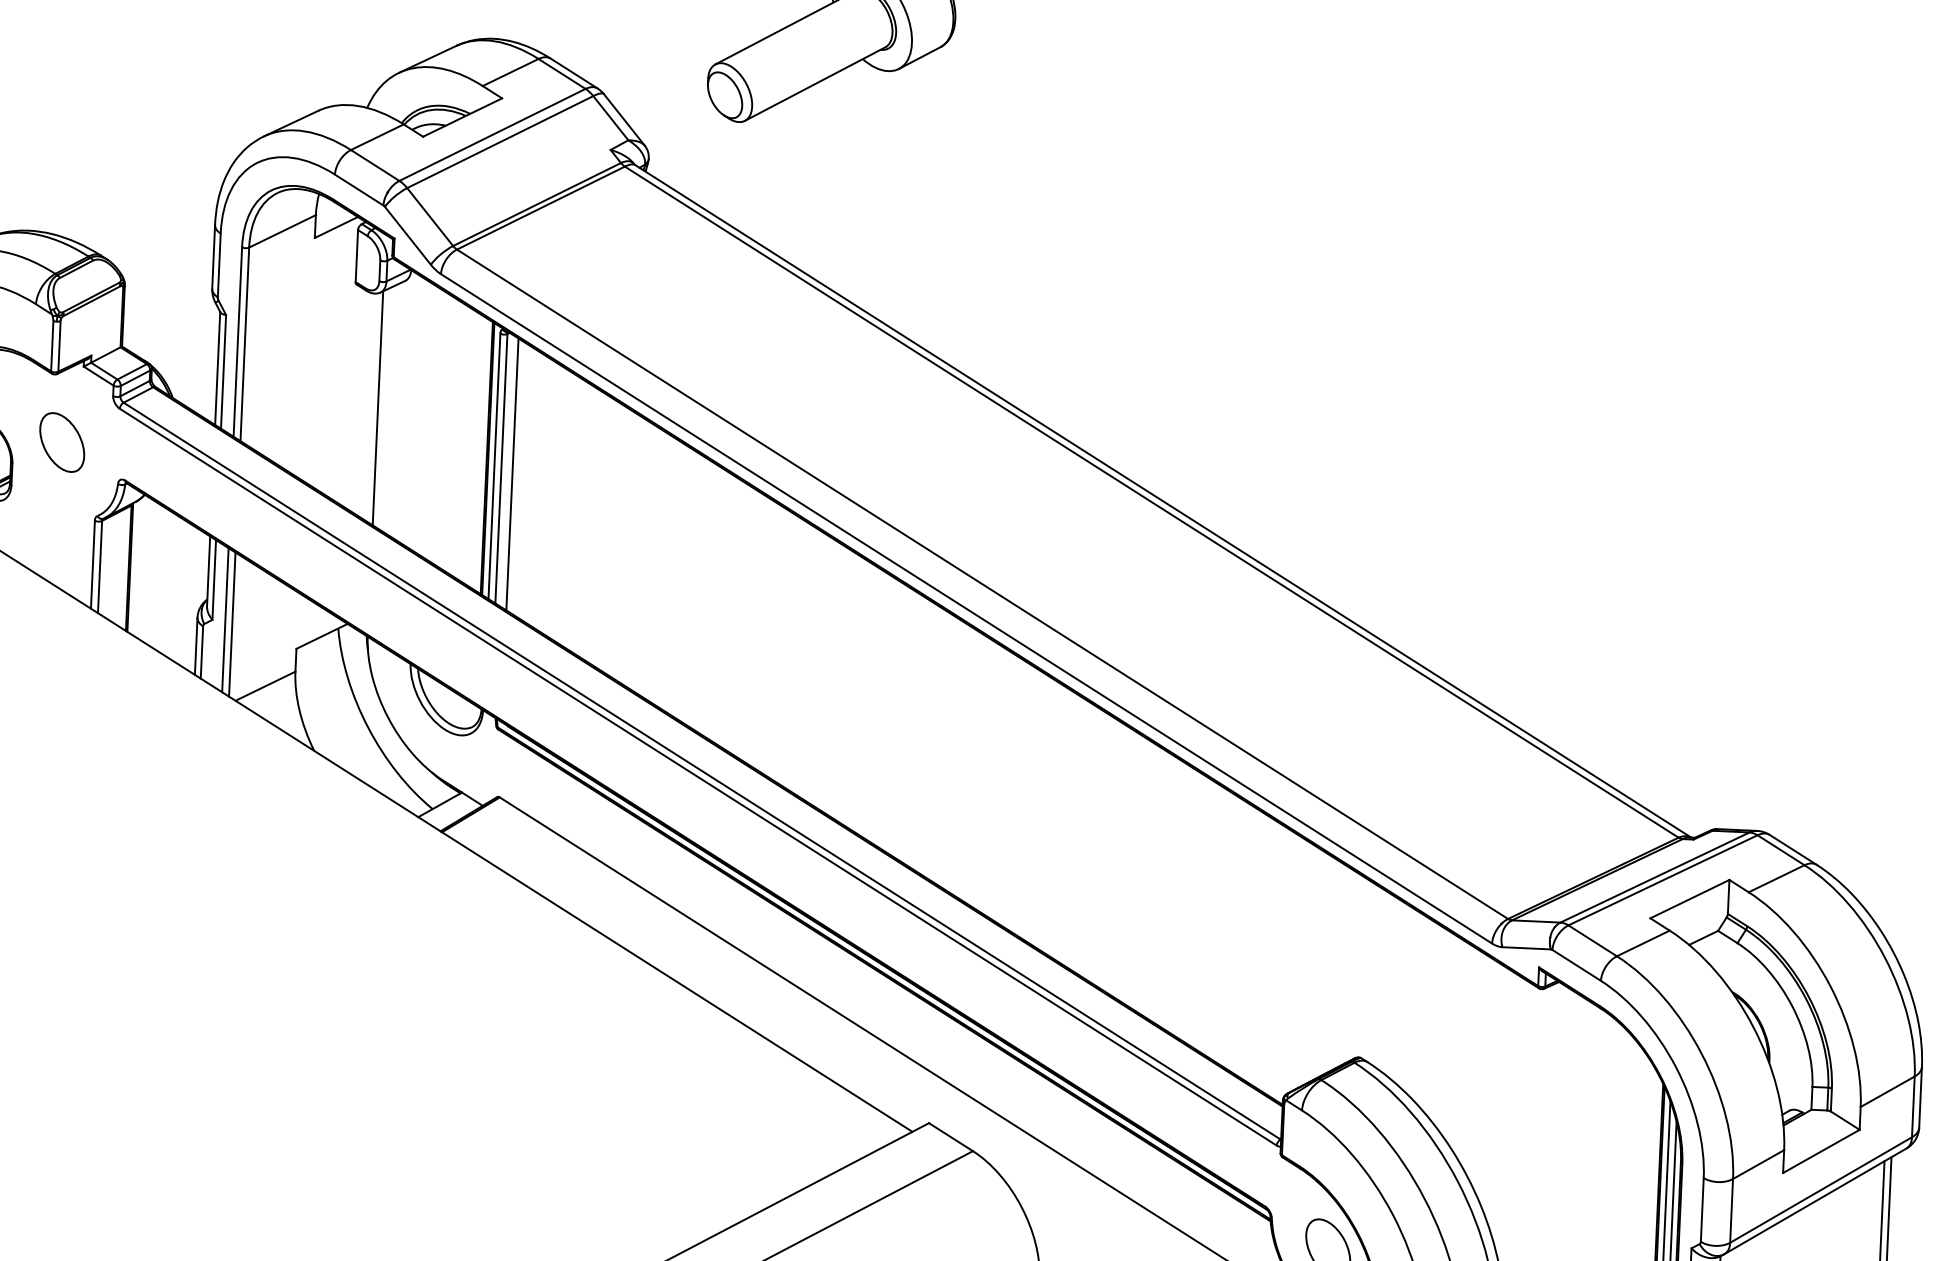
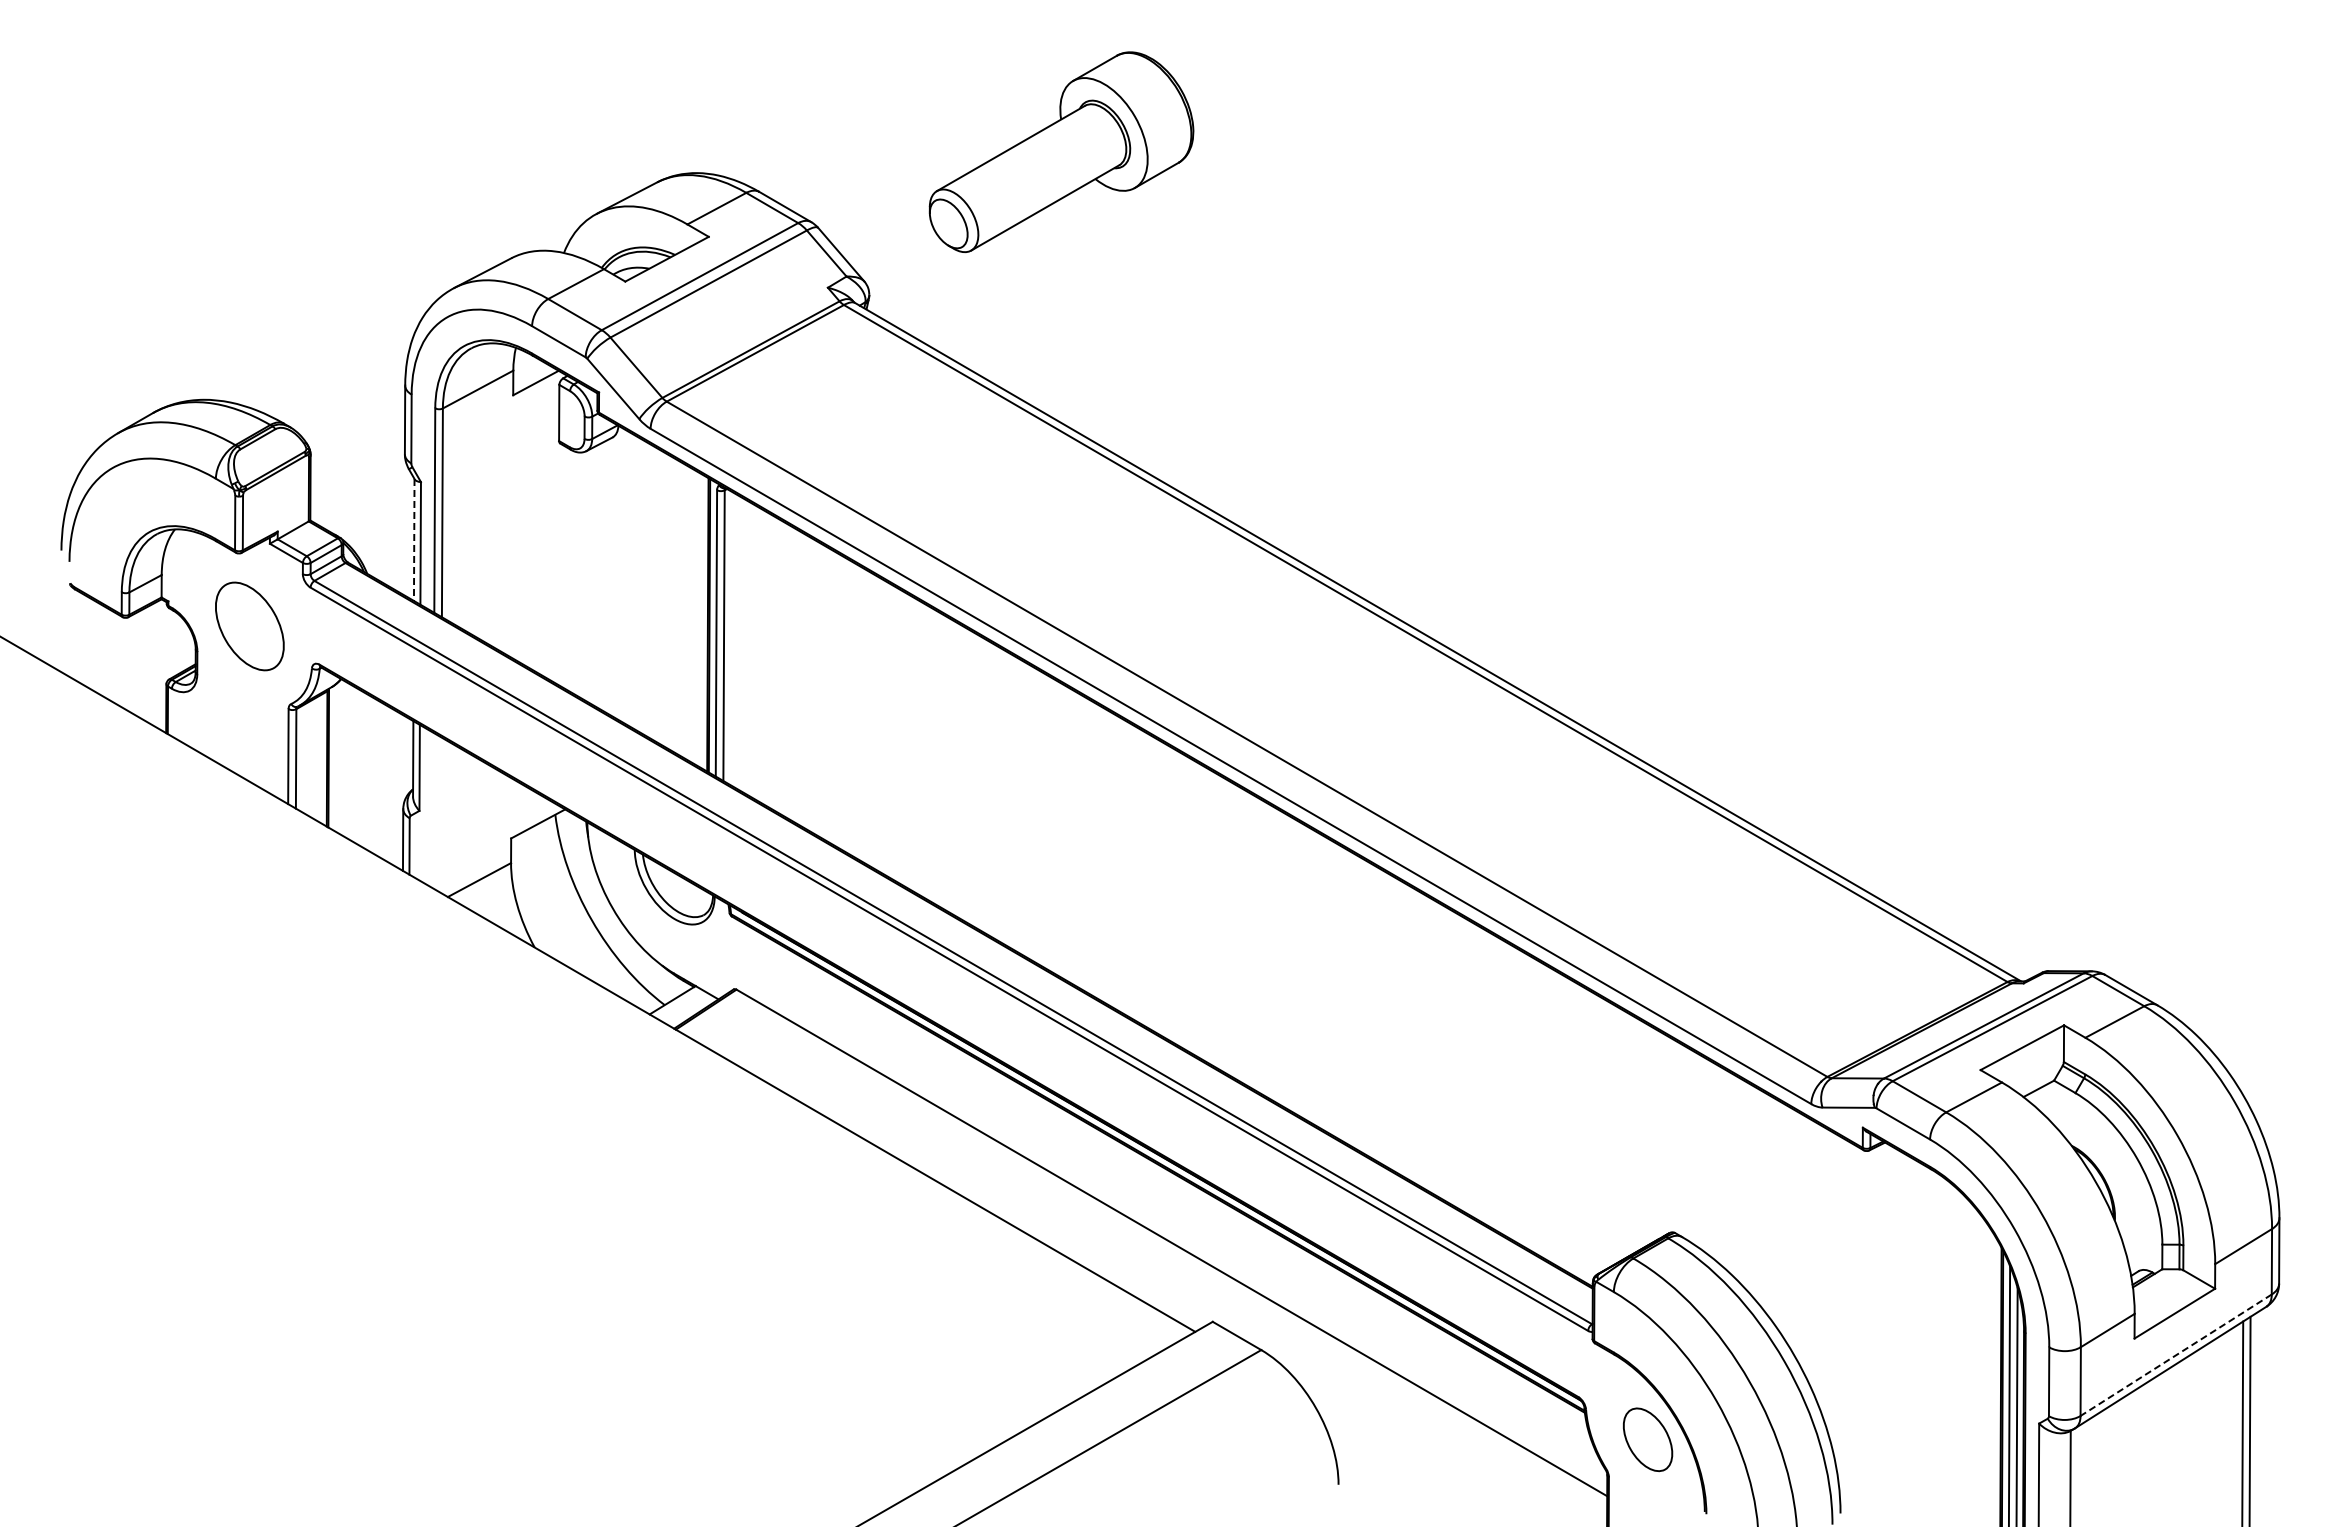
line: (217, 368) -> (414, 539), solid -> dashed
line: (377, 407) -> (588, 575), removed
part: (62, 442) -> (250, 626), size x1.4
line: (511, 474) -> (735, 641), removed
line: (225, 620) -> (433, 810), removed
line: (231, 623) -> (440, 814), removed
line: (1820, 1190) -> (2175, 1355), solid -> dashed

